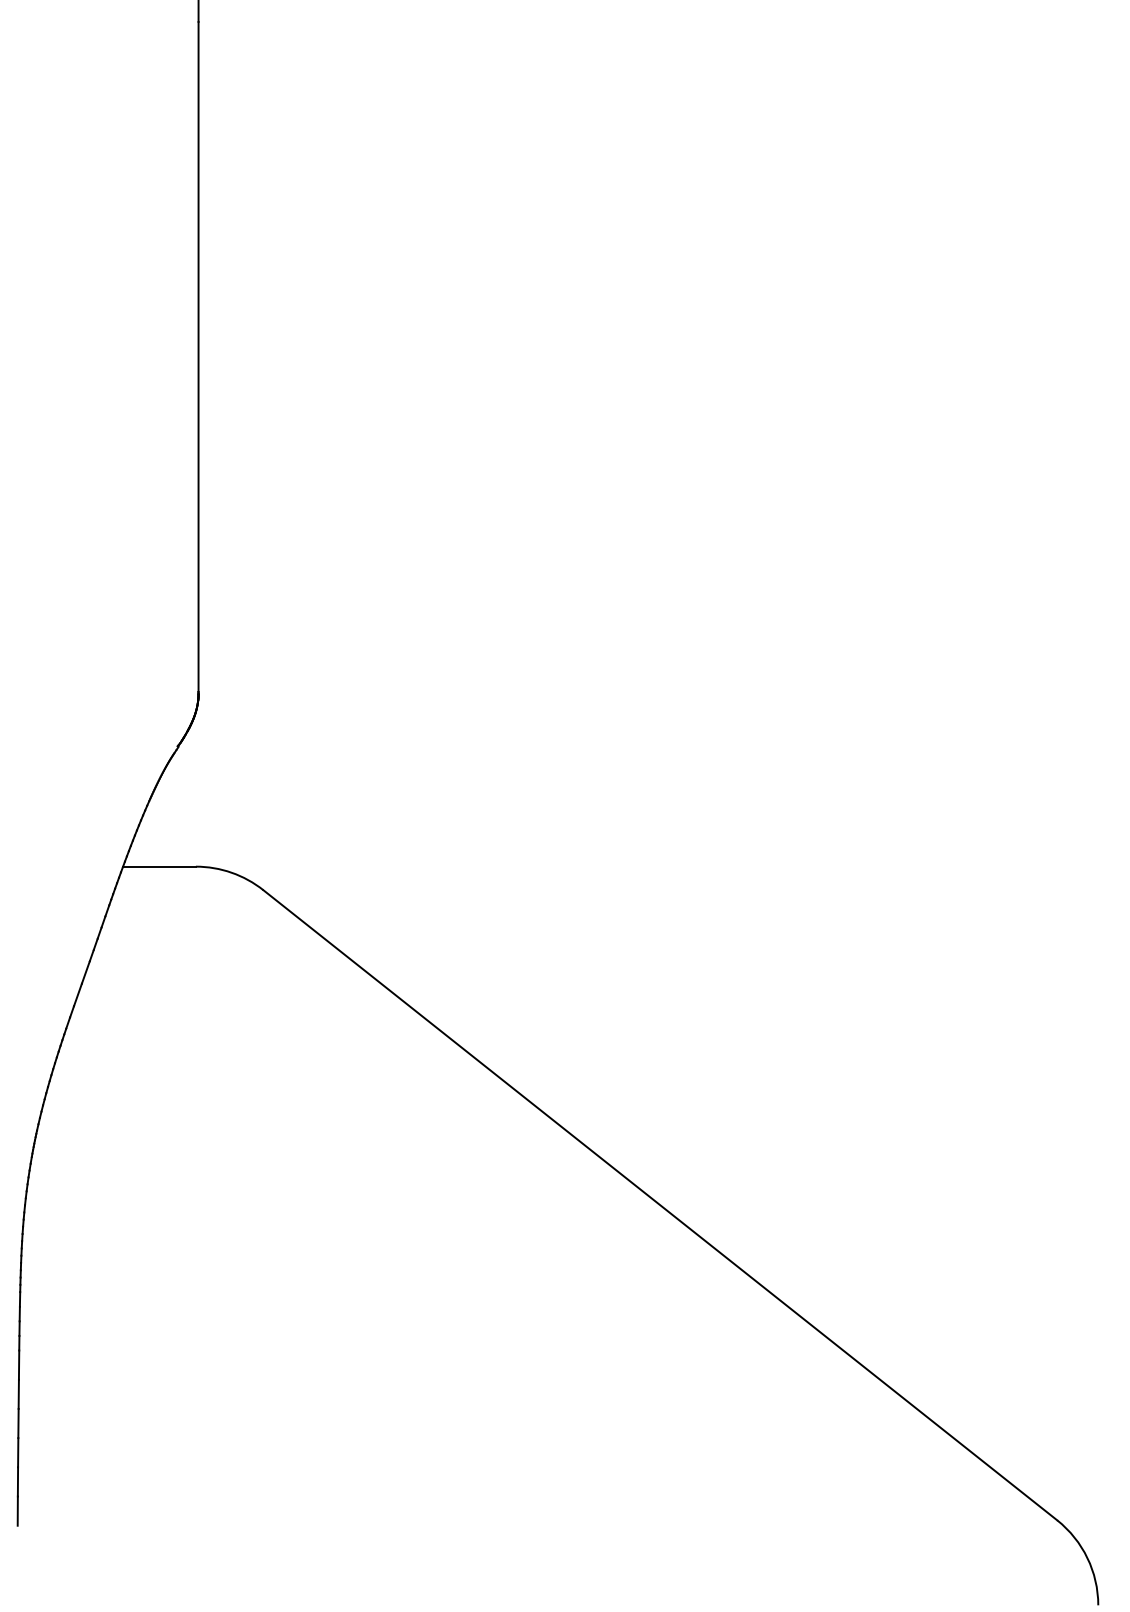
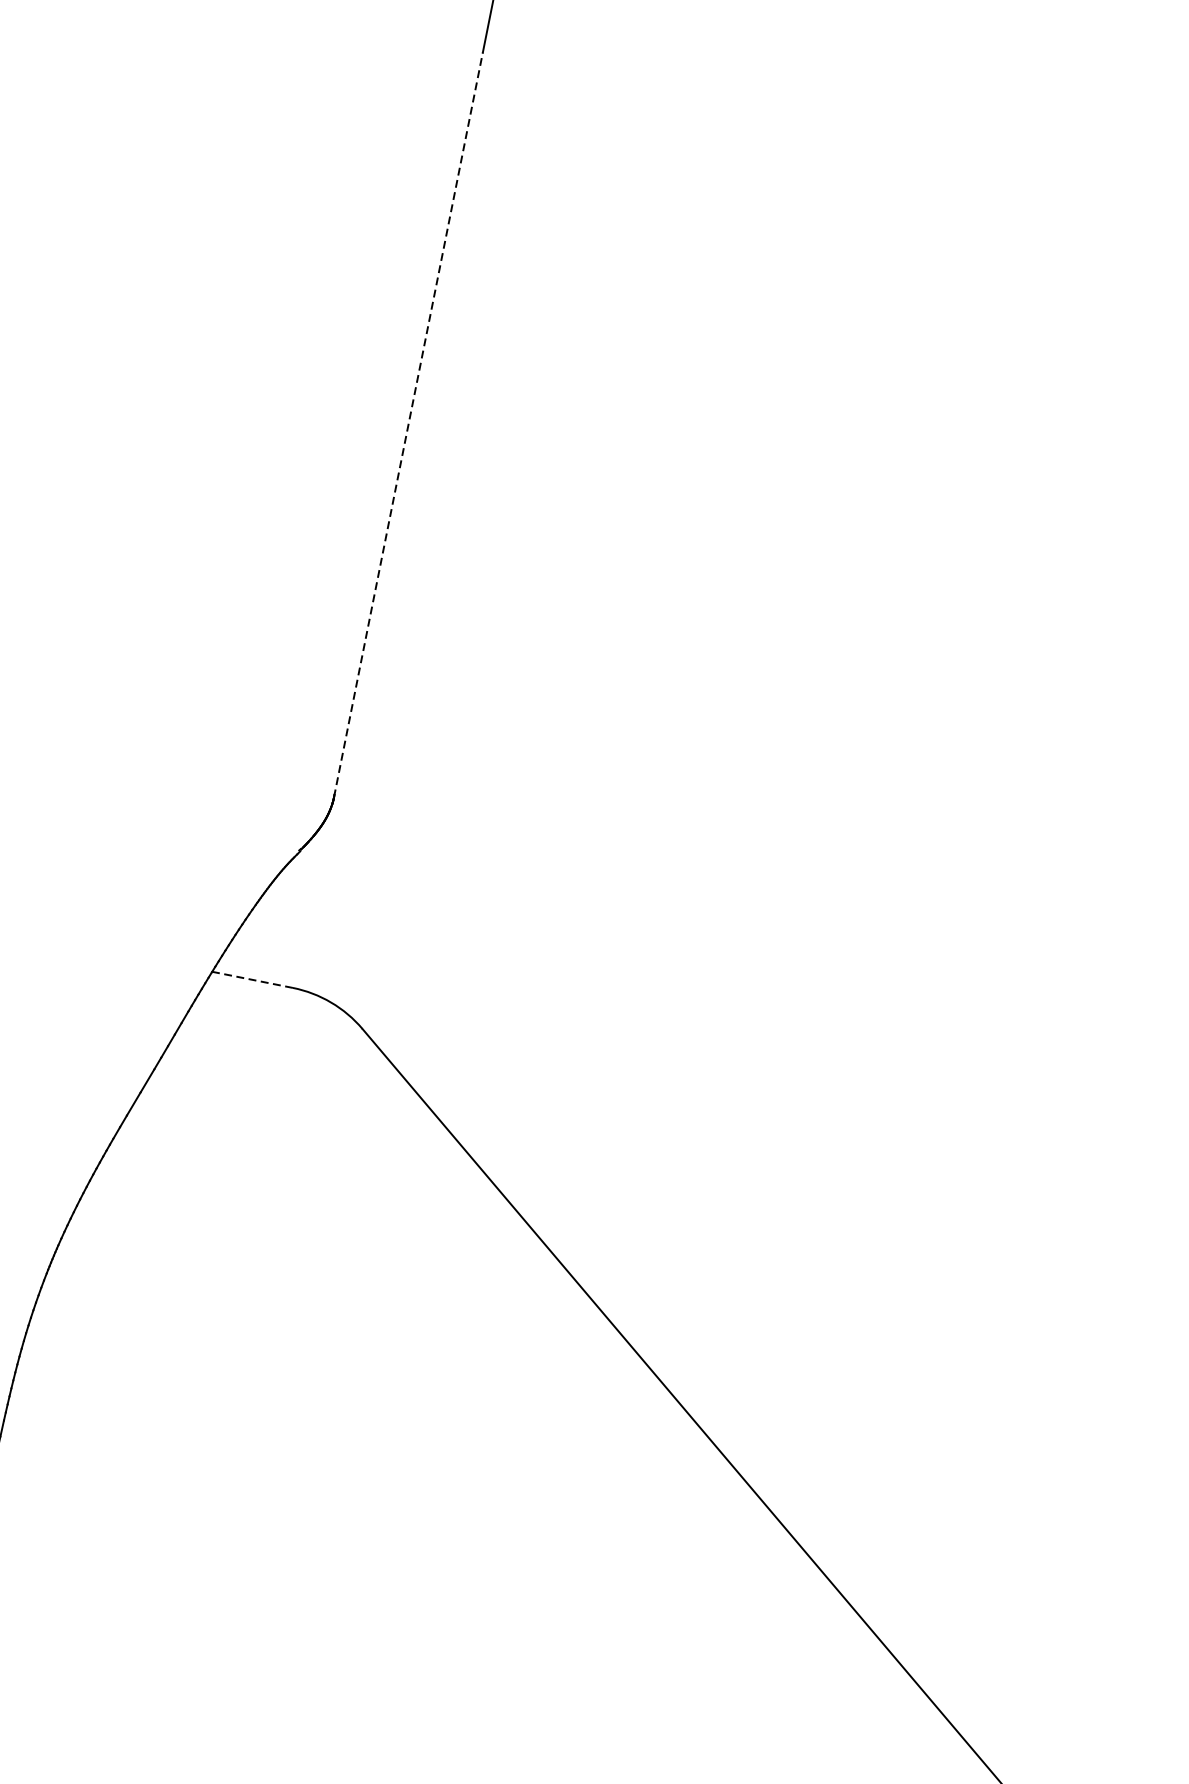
line: (198, 357) -> (408, 424), solid -> dashed
line: (159, 866) -> (252, 979), solid -> dashed

